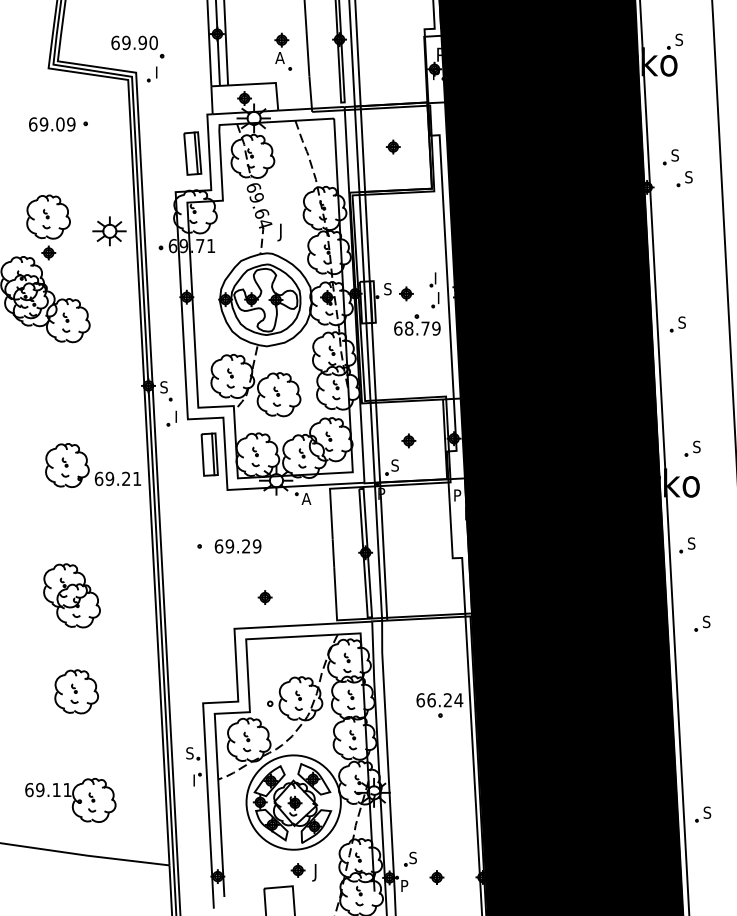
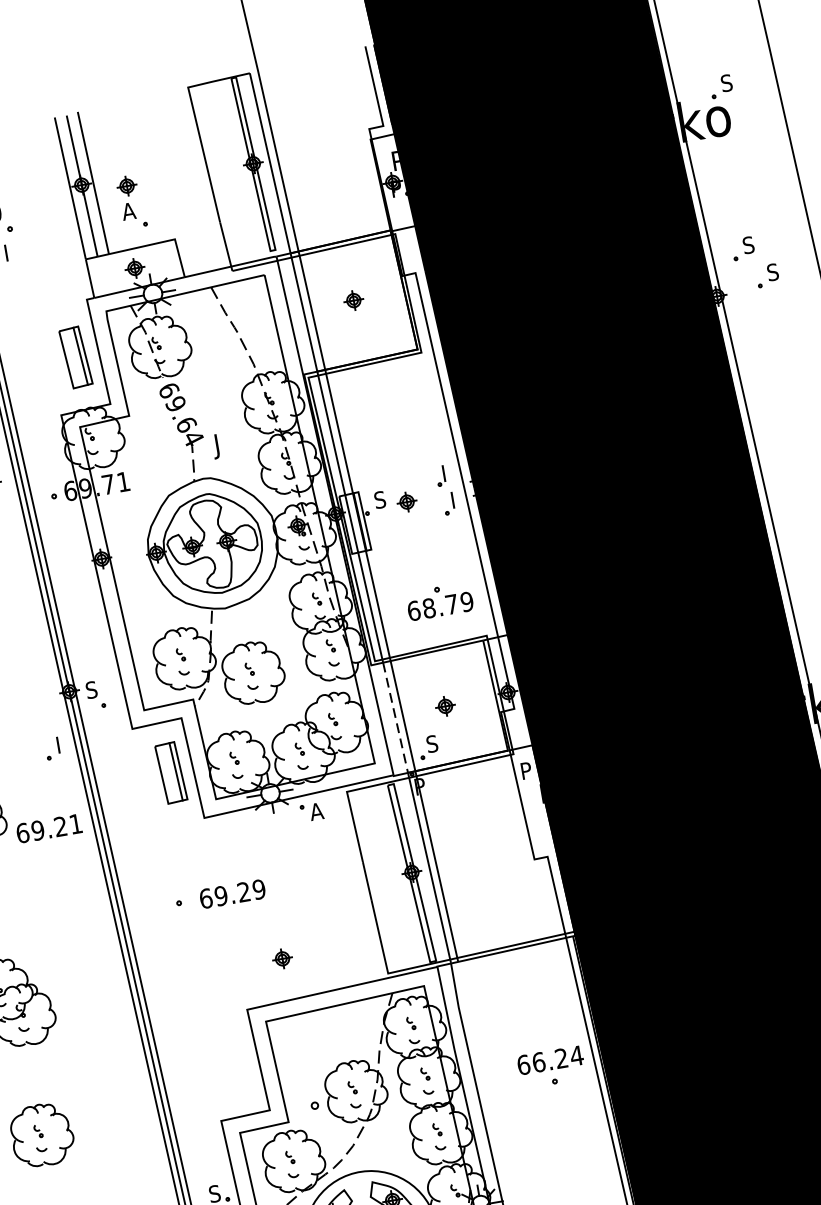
part: (282, 51) -> (130, 201), moved
part: (417, 324) -> (439, 600), moved
part: (677, 324) -> (792, 480), removed
part: (171, 418) -> (52, 748), moved
line: (372, 442) -> (395, 717), solid -> dashed

